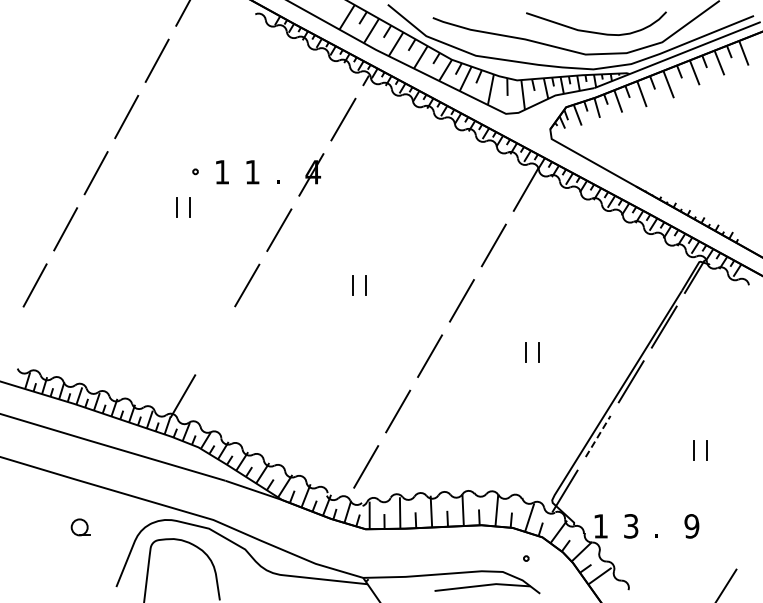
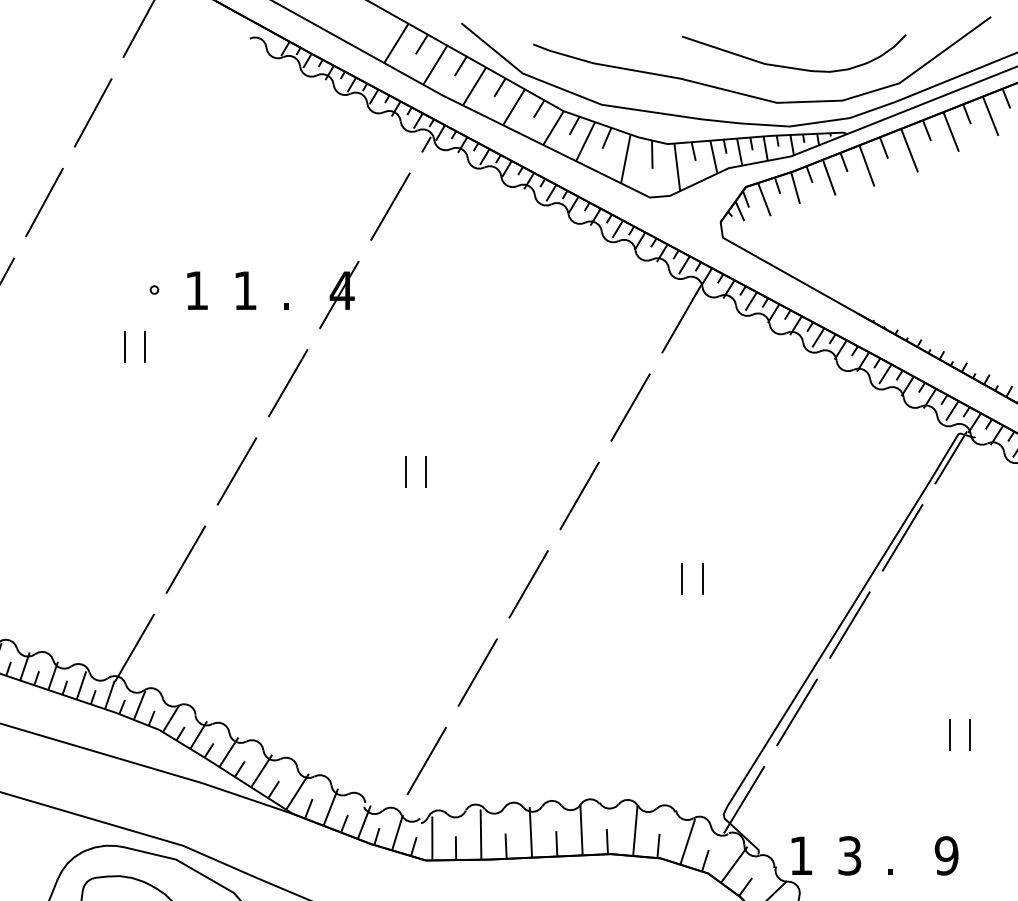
line: (215, 340) -> (186, 559), added
line: (598, 436) -> (797, 712), dashed -> solid

